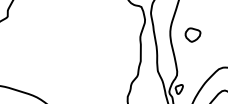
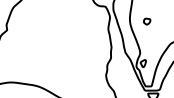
part: (191, 34) -> (146, 21), size x0.6

